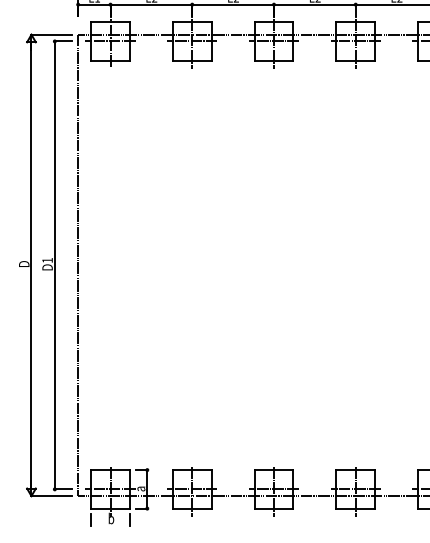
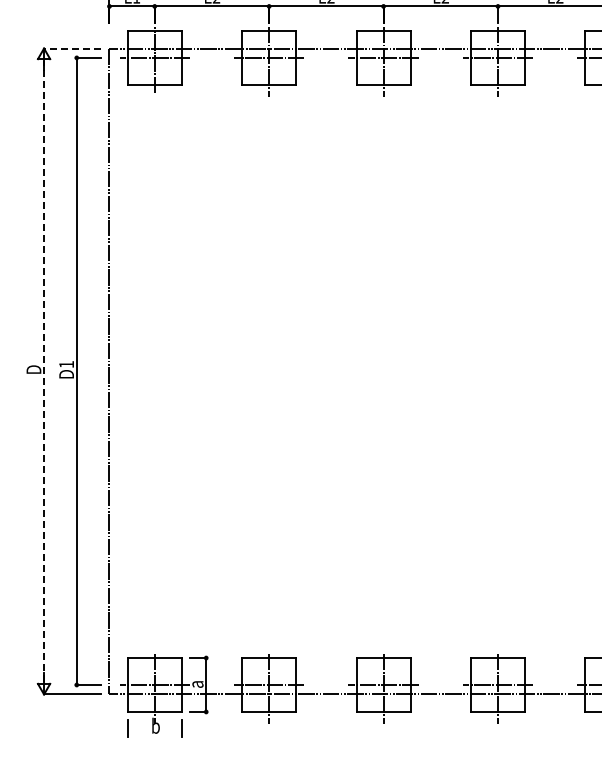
line: (51, 34) -> (72, 48), solid -> dashed
line: (31, 265) -> (44, 371), solid -> dashed

